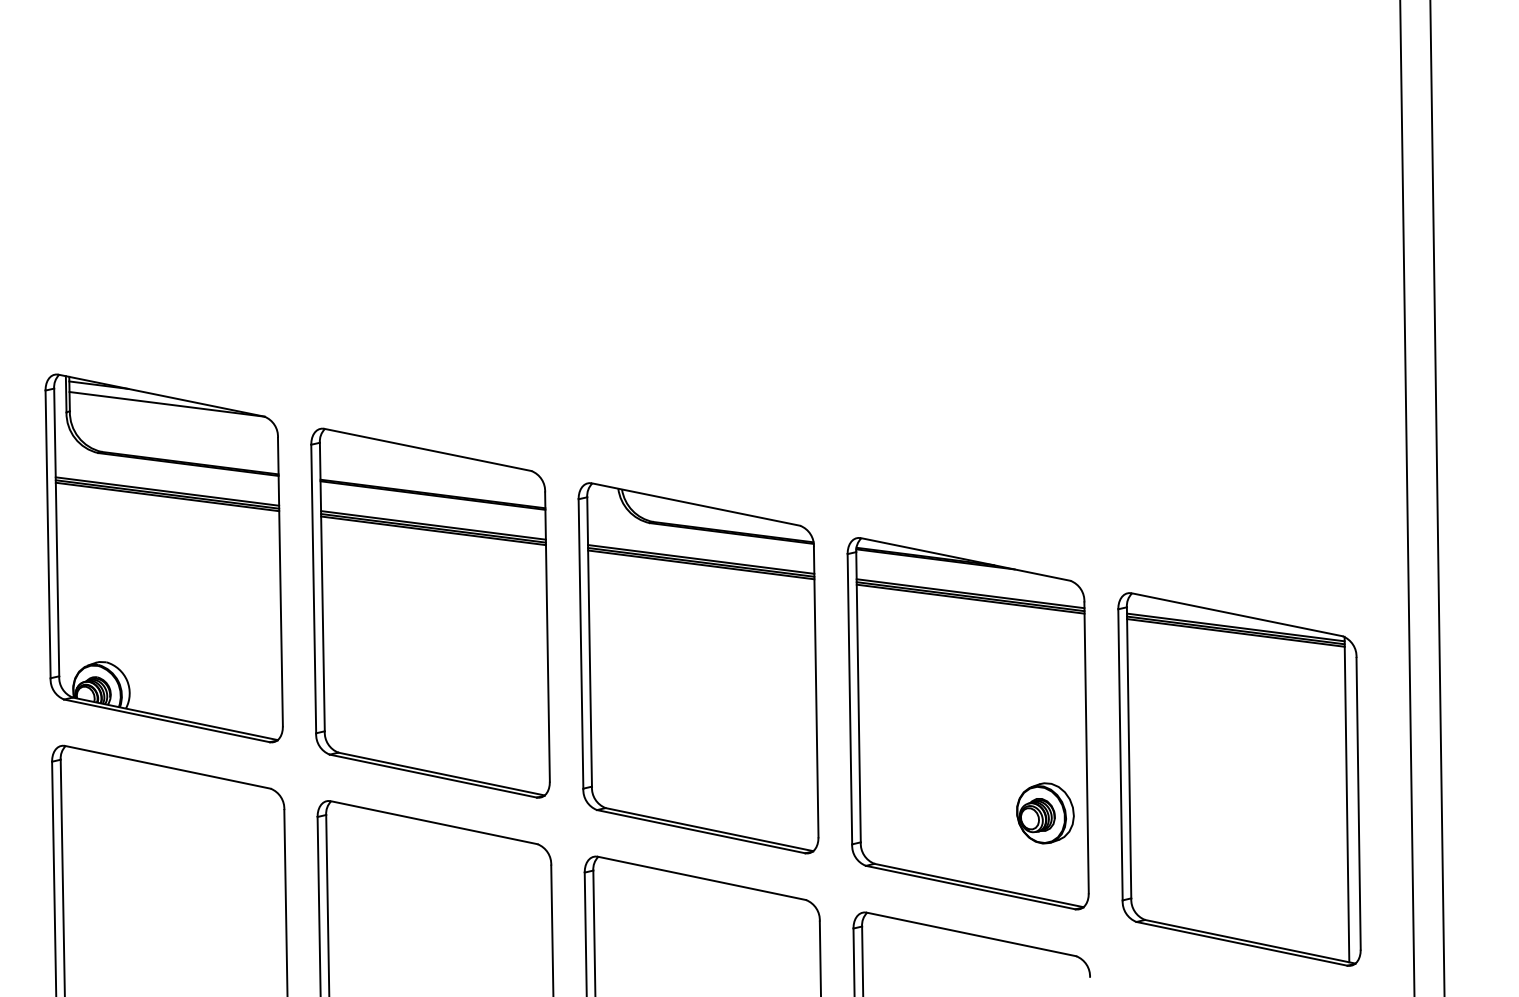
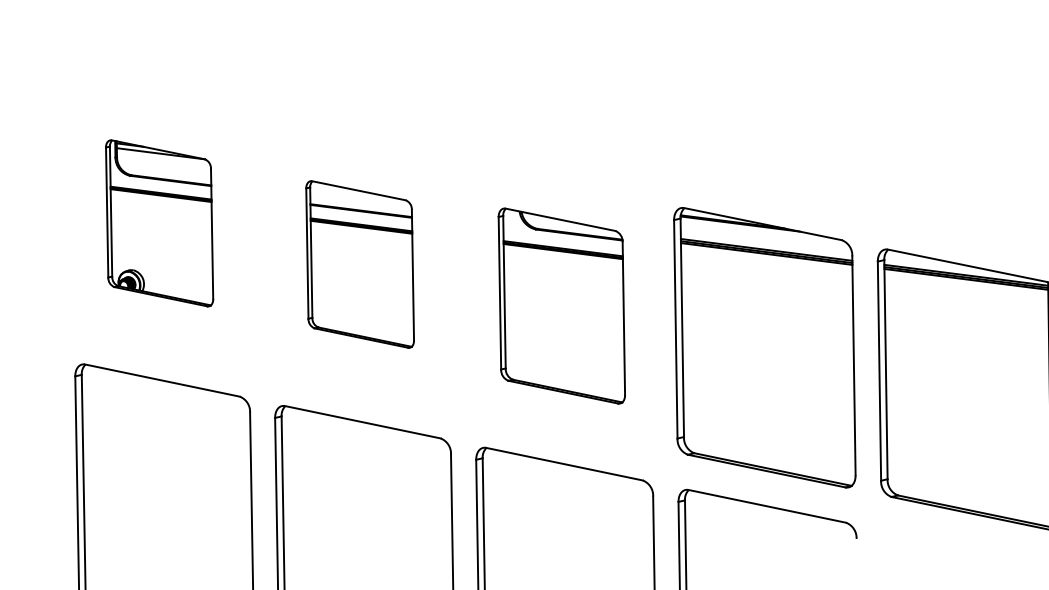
part: (163, 558) -> (159, 223), size x0.6
part: (430, 612) -> (360, 264), size x0.6
part: (698, 668) -> (561, 306), size x0.7
part: (1045, 813) -> (823, 415), removed

